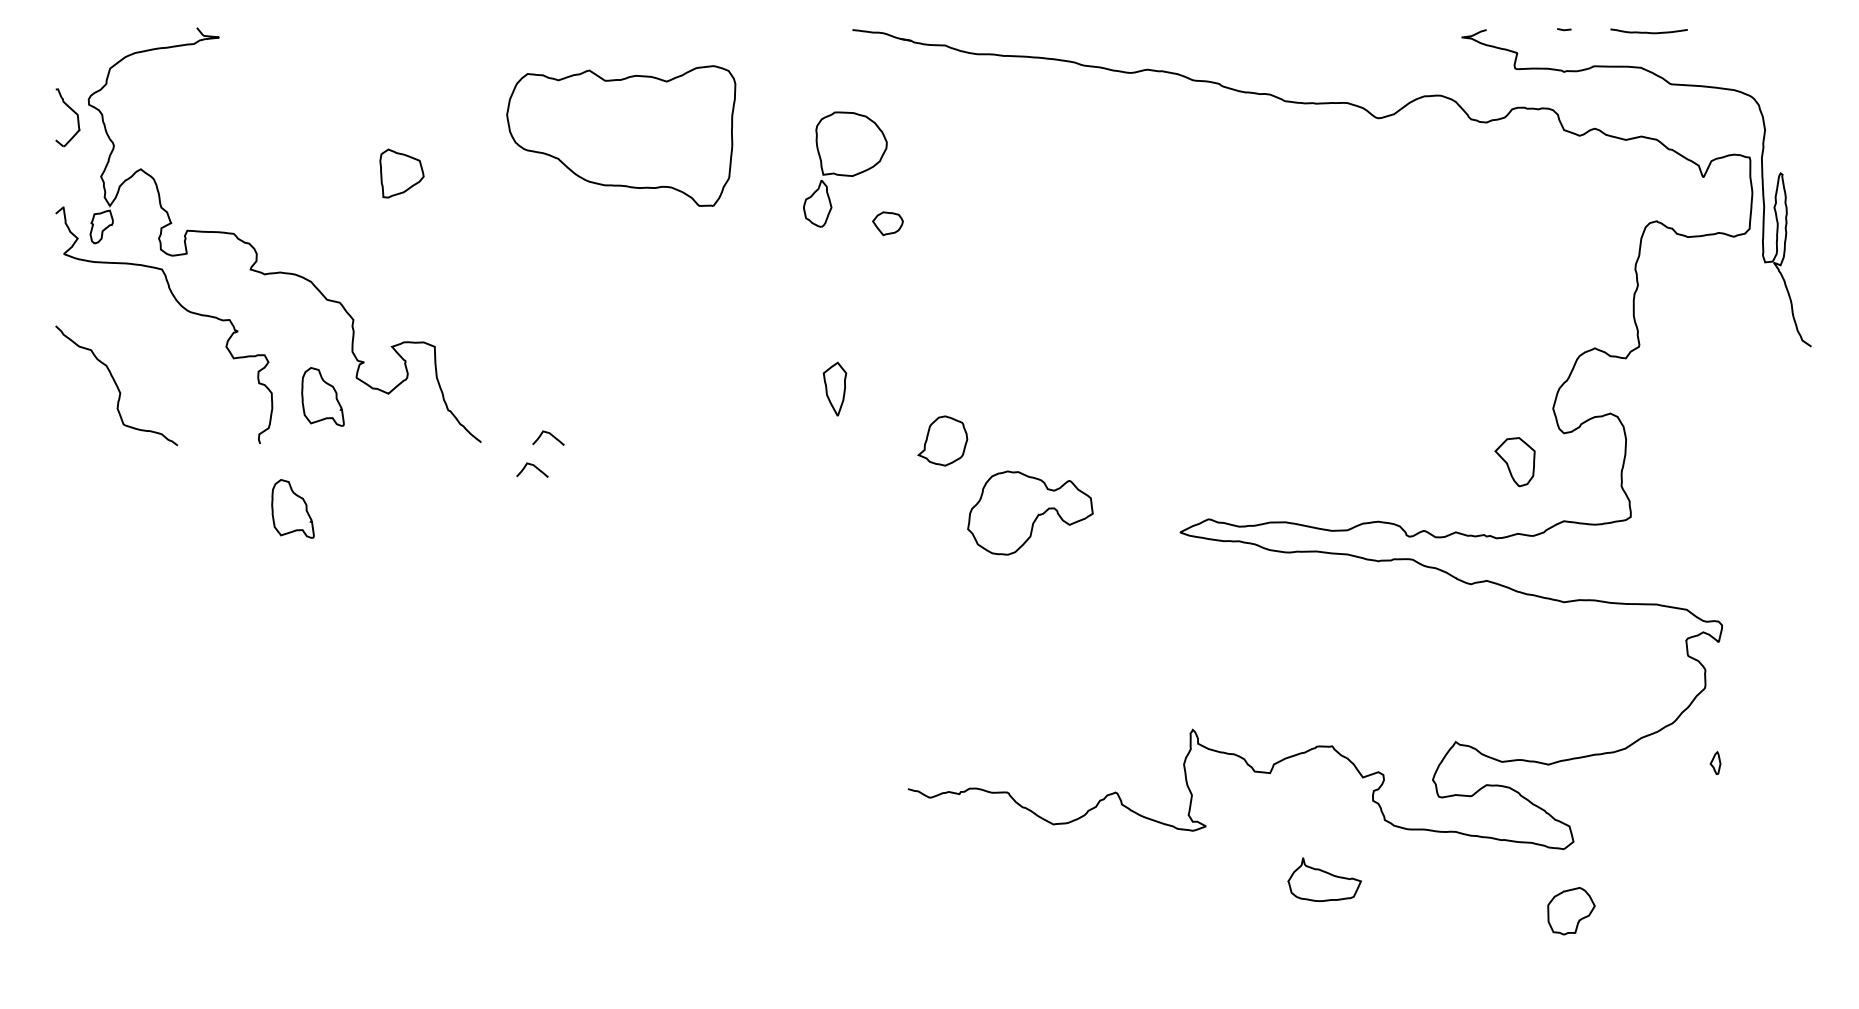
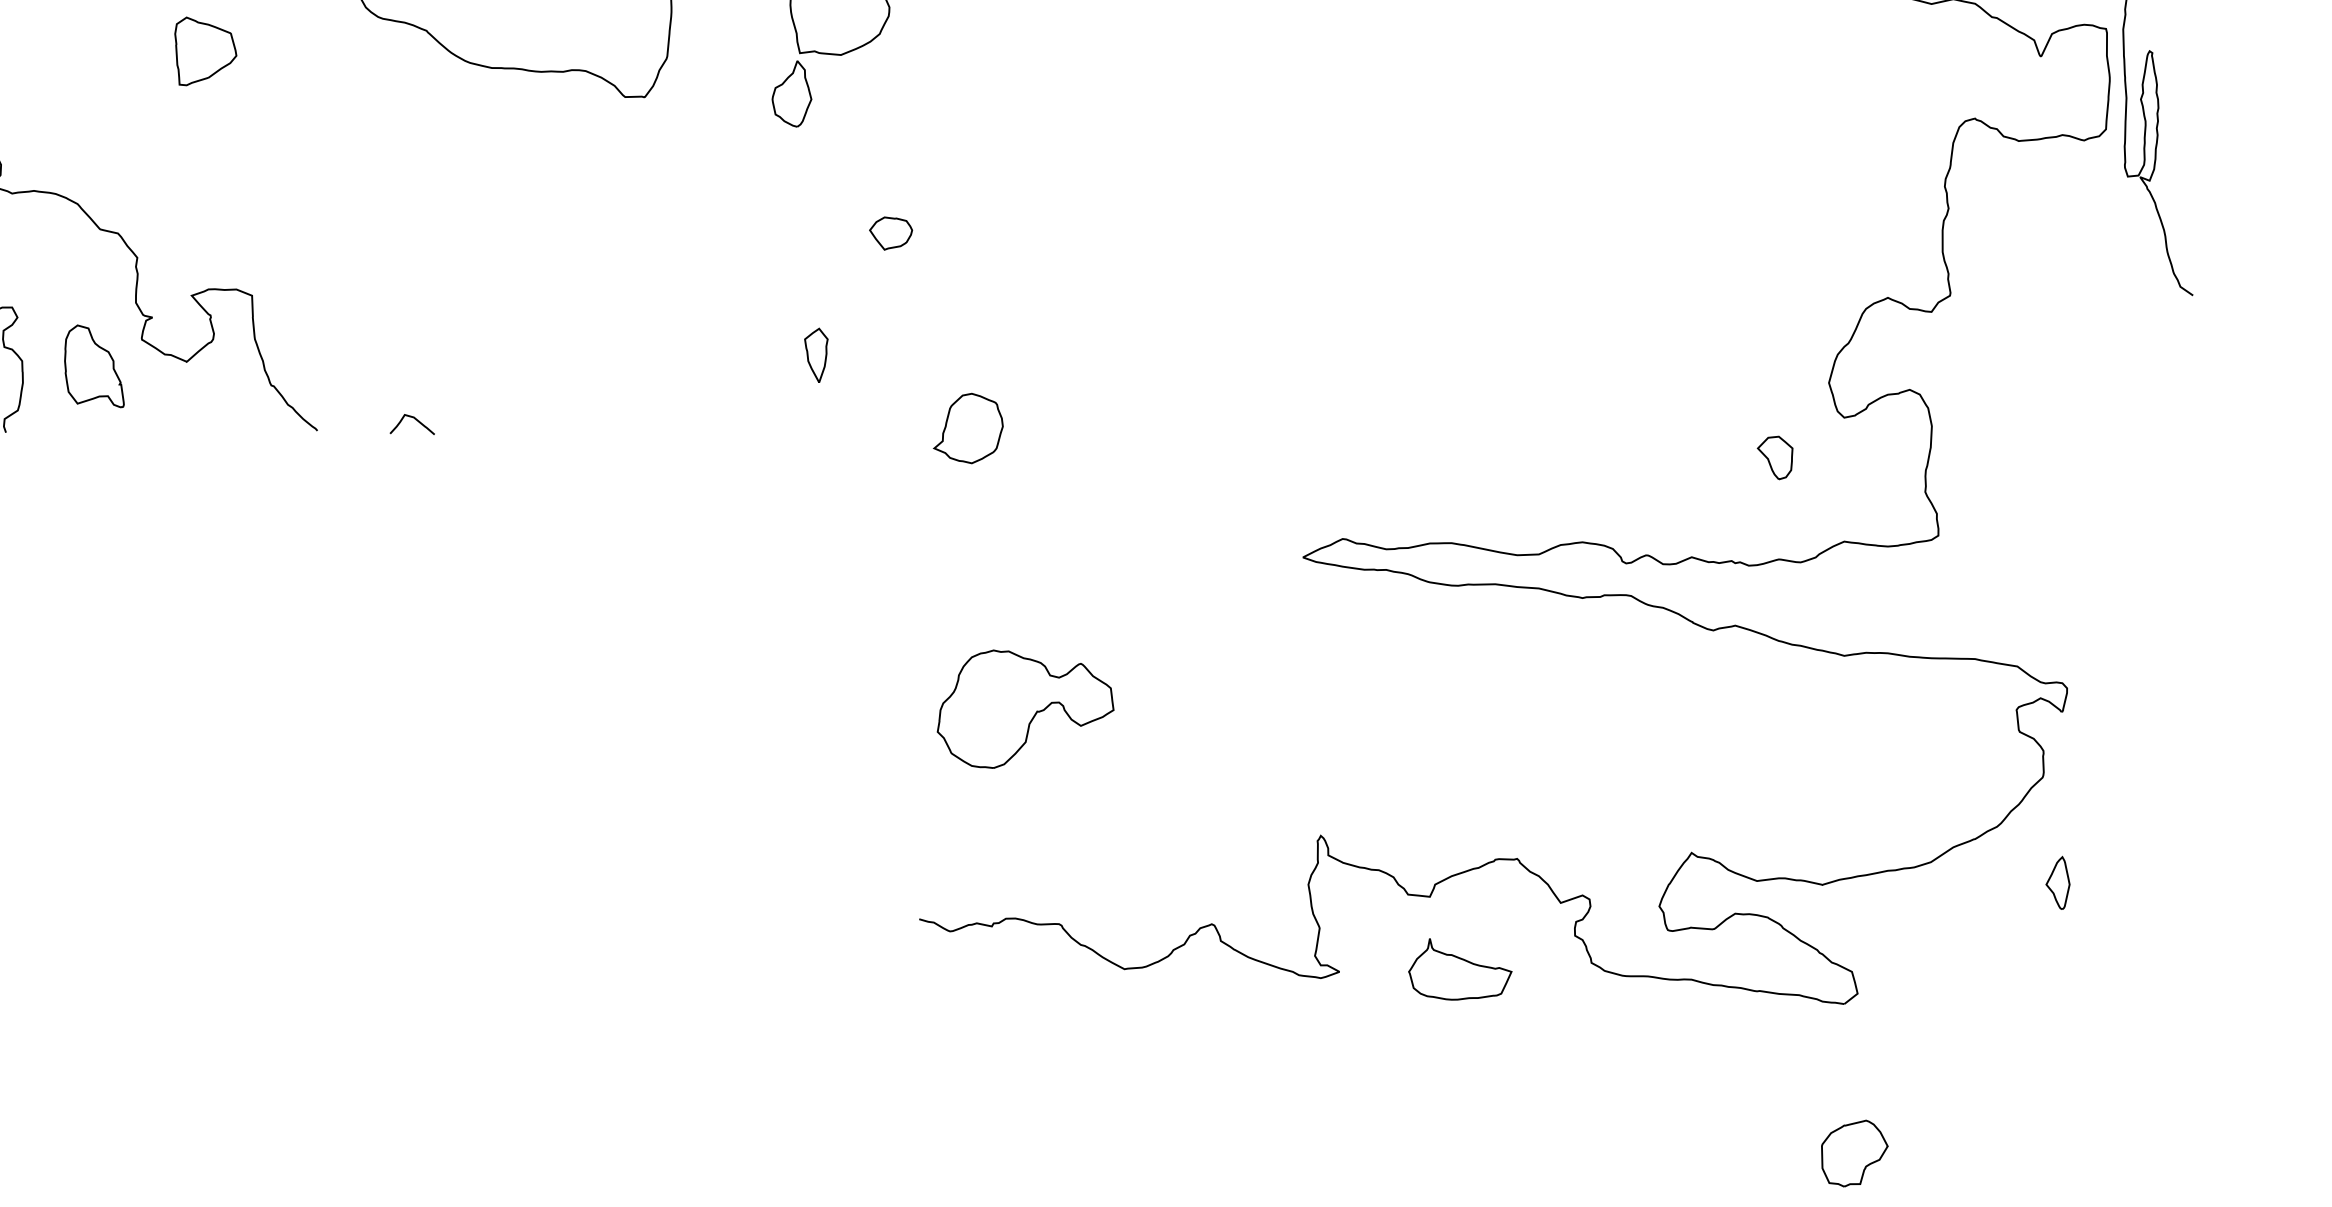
part: (887, 223) -> (890, 233), moved
part: (834, 388) -> (815, 354), size x0.71
part: (1514, 461) -> (1774, 457), size x0.62
curve: (534, 467) -> (392, 465), removed
part: (292, 508) -> (51, 523), removed
part: (1030, 512) -> (1025, 708), moved
part: (1715, 762) -> (2057, 881), size x1.67
part: (1324, 879) -> (1460, 969), moved
part: (1571, 911) -> (1854, 1153), moved

